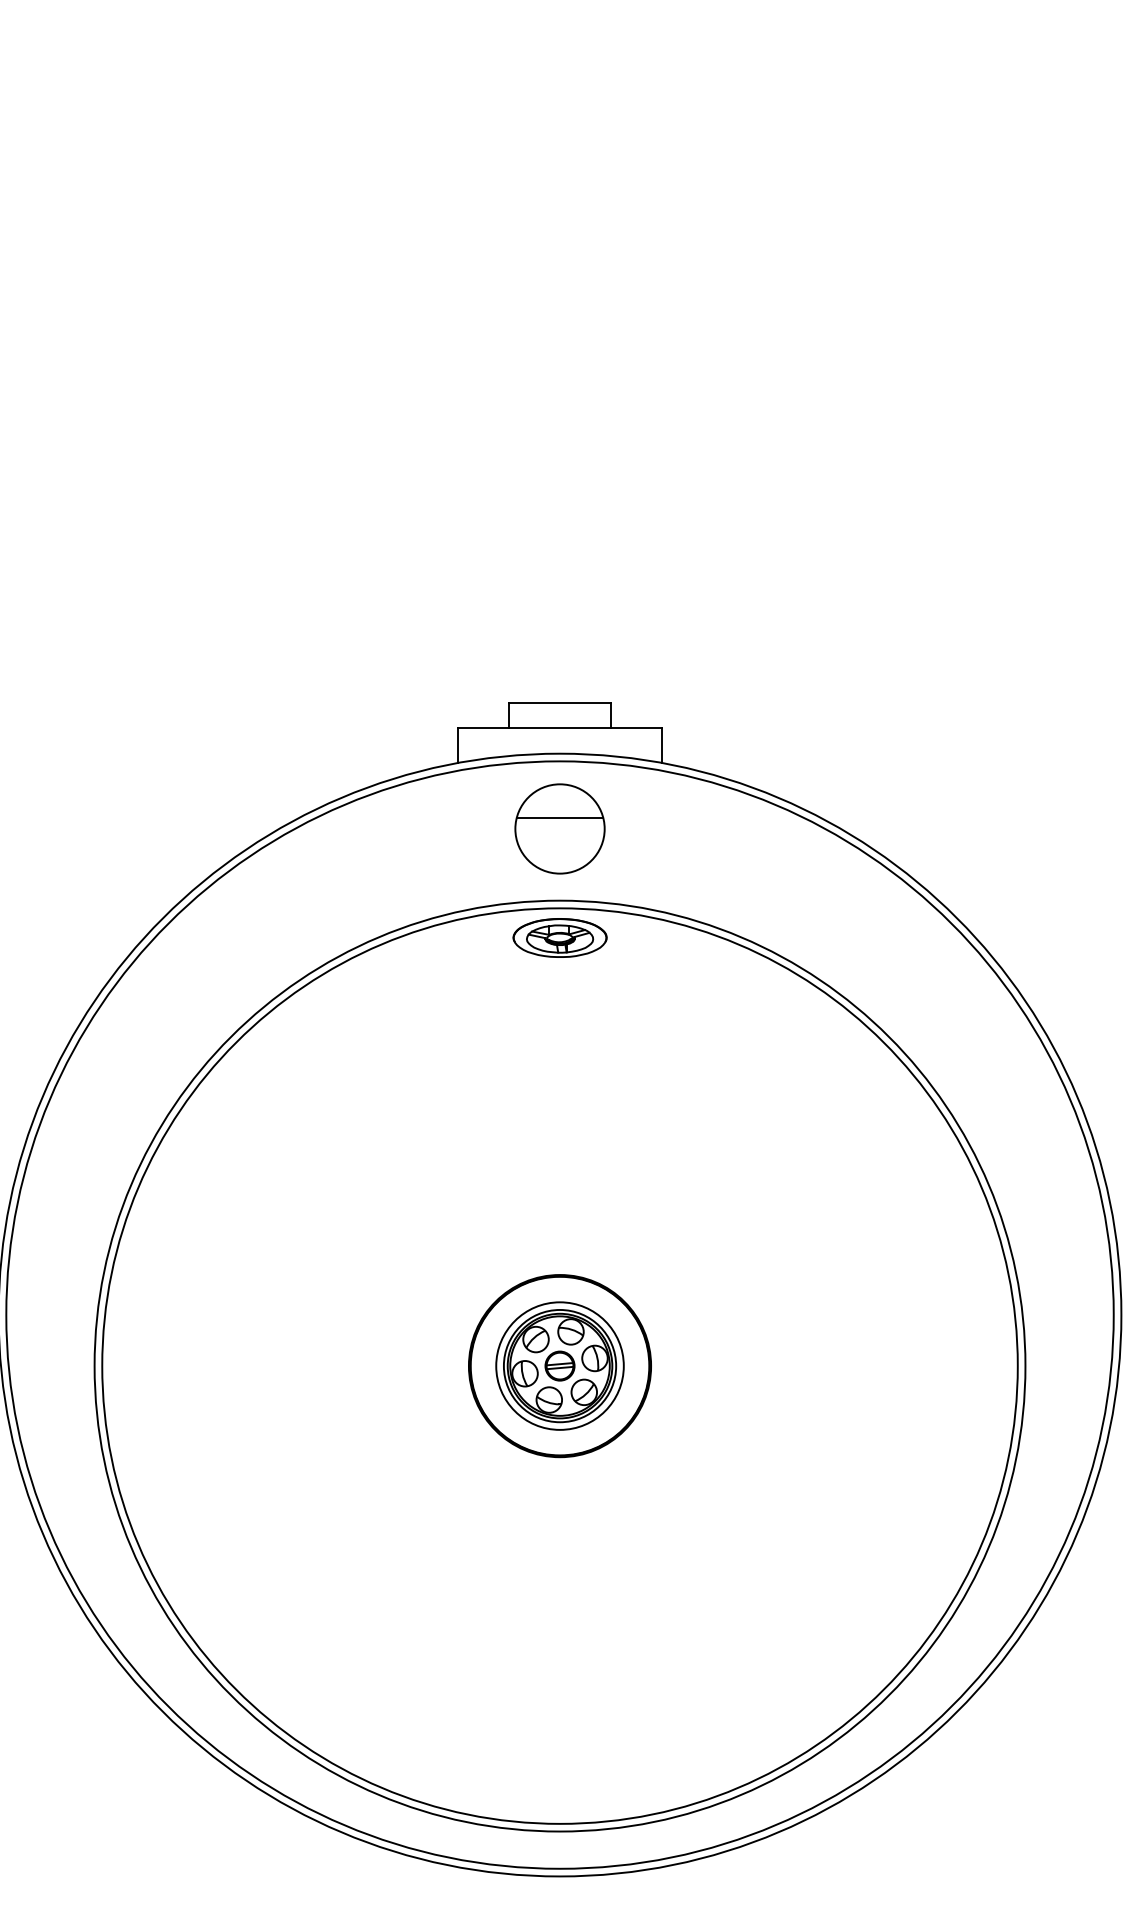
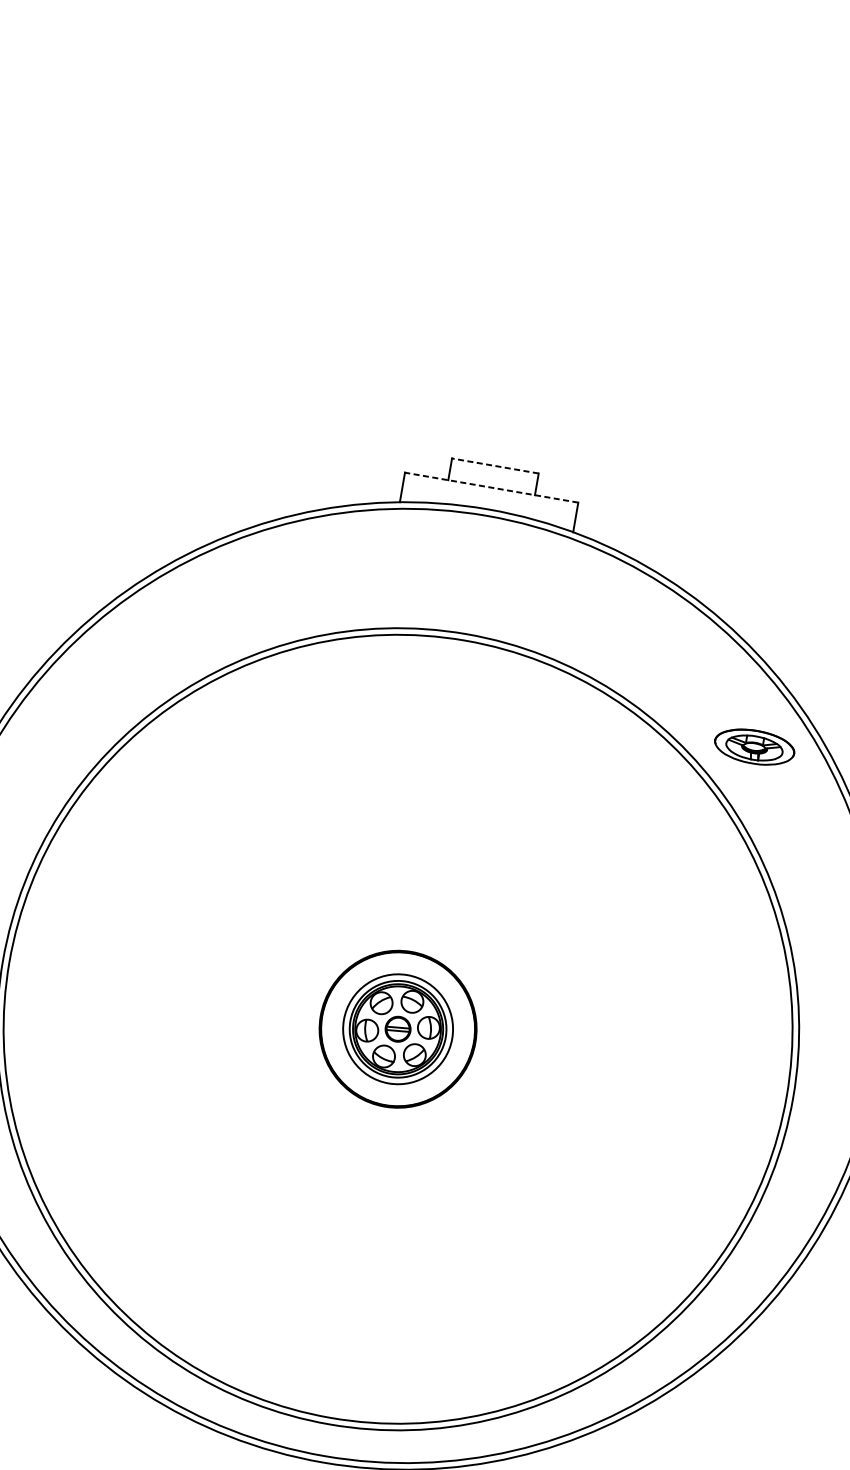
line: (560, 702) -> (495, 465), solid -> dashed
line: (560, 728) -> (492, 488), solid -> dashed
part: (559, 828) -> (476, 572), removed
part: (559, 937) -> (754, 746), moved

